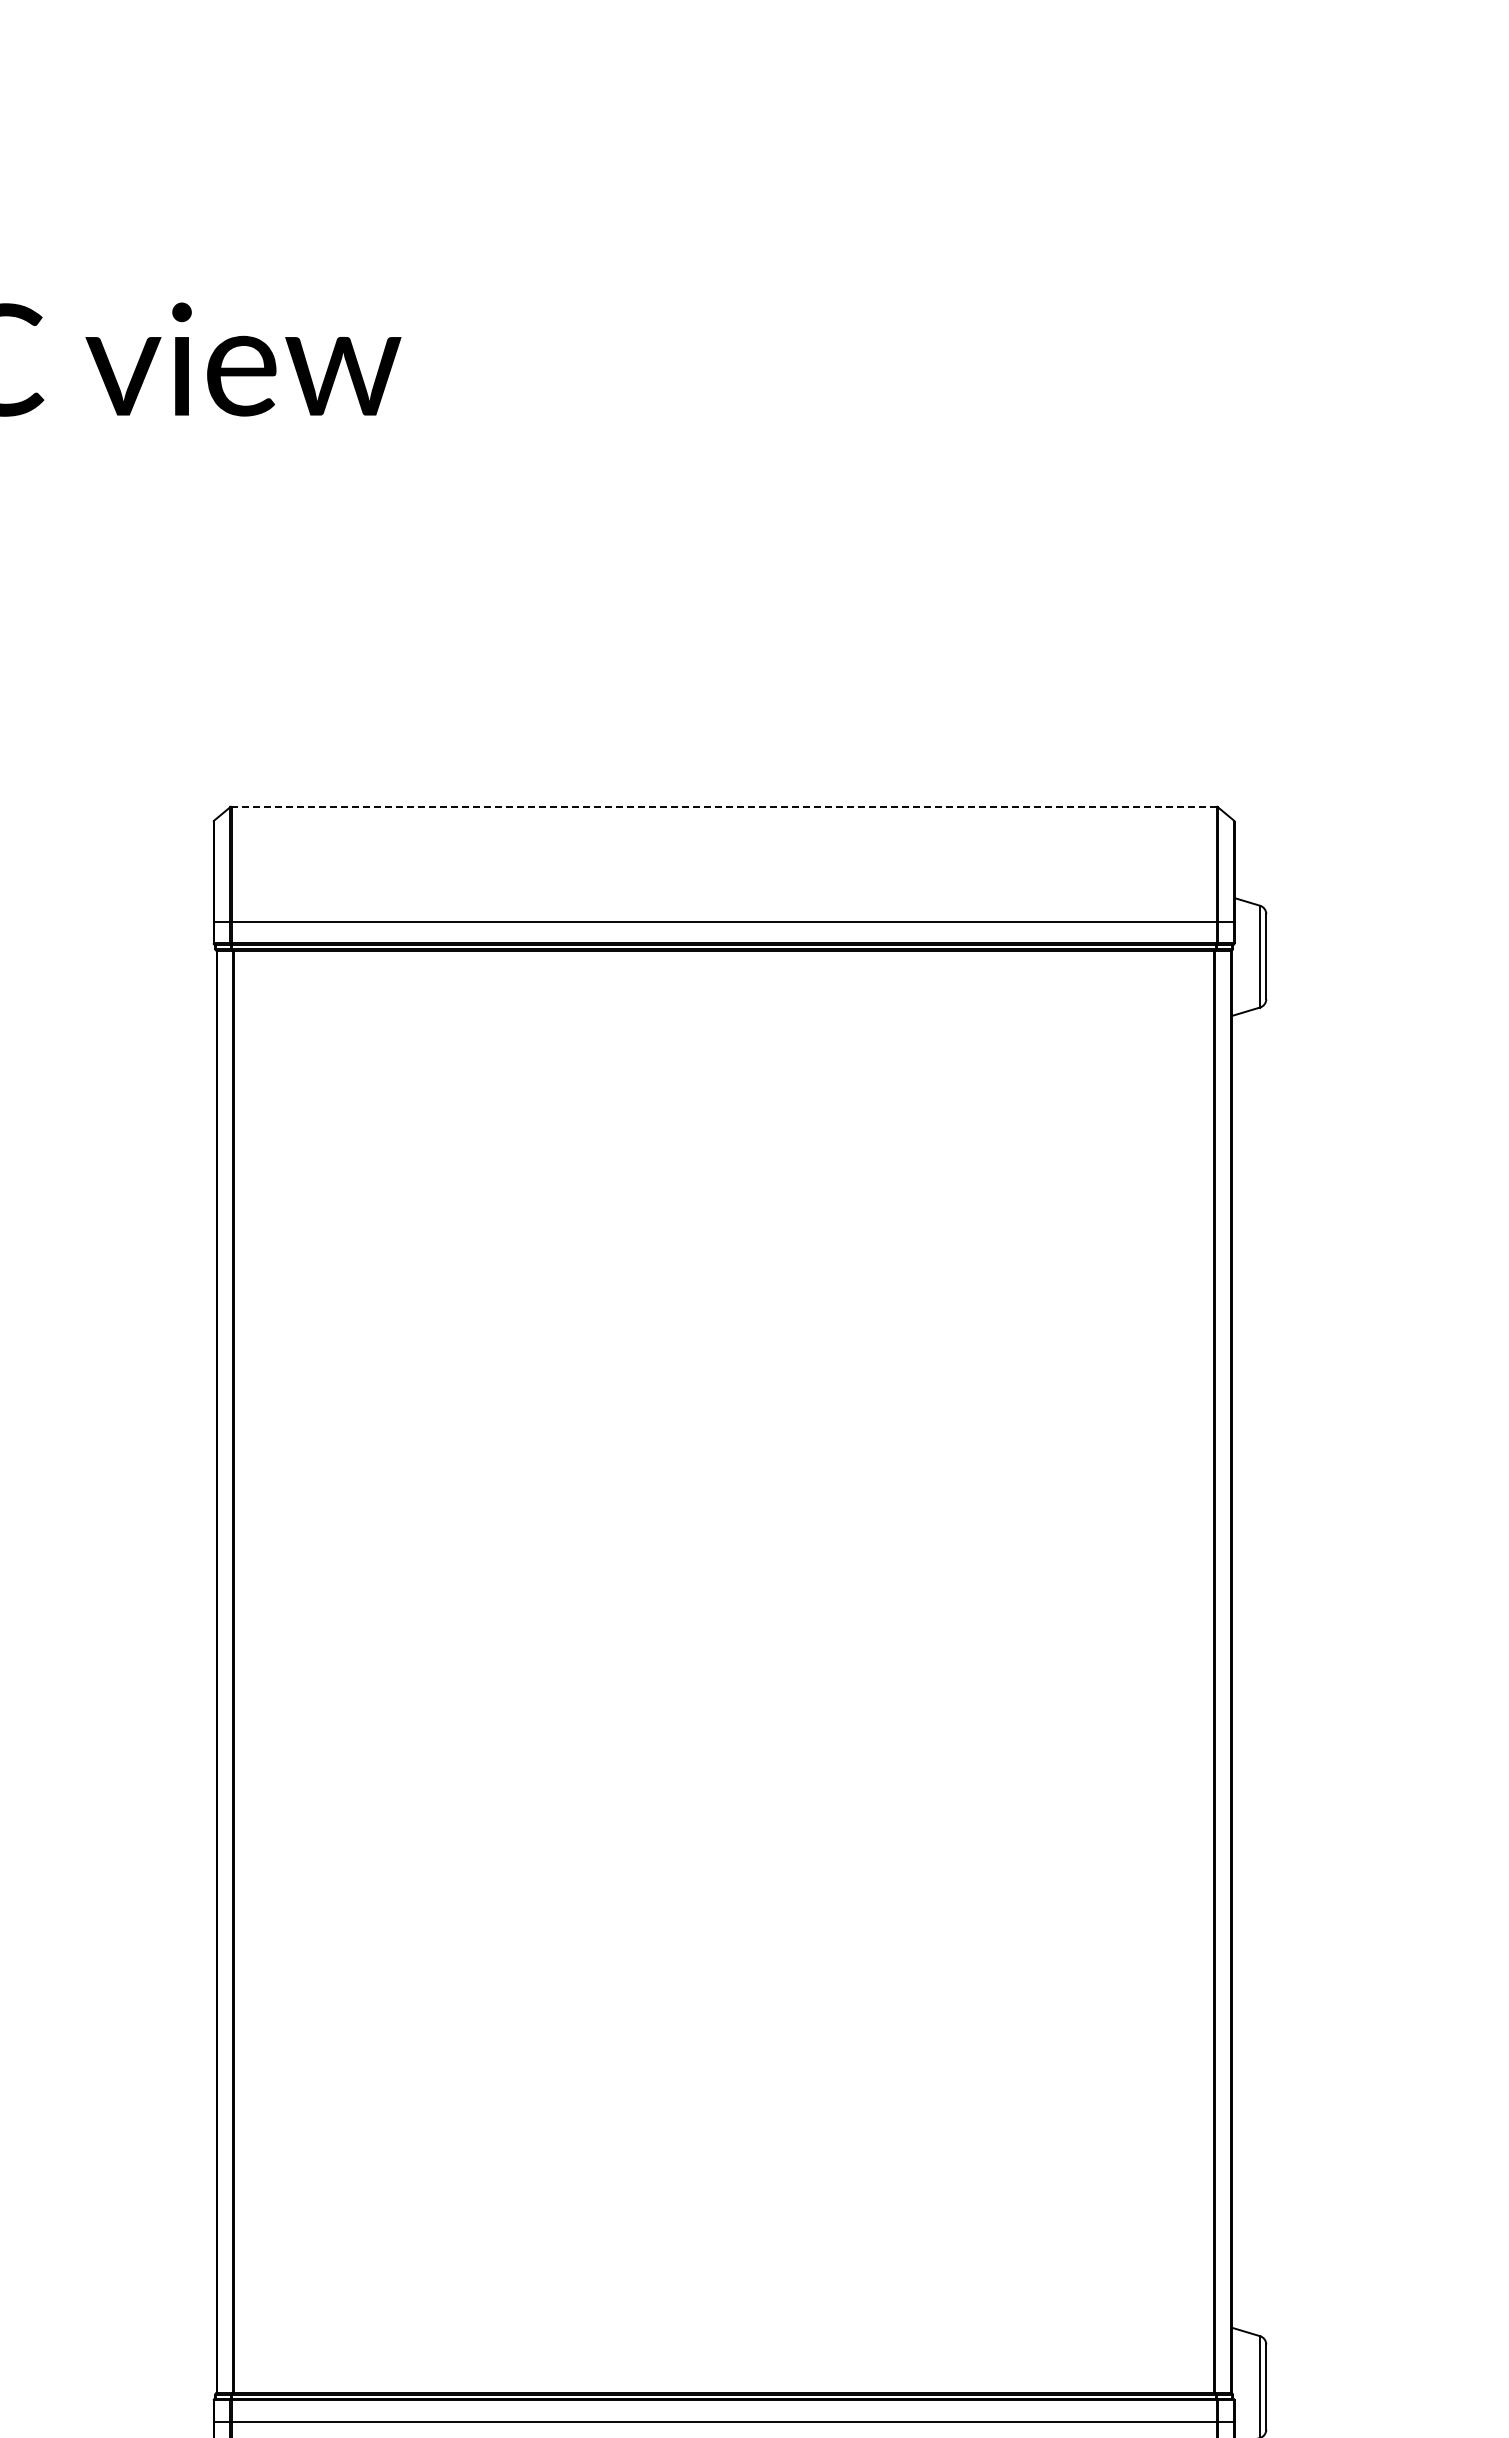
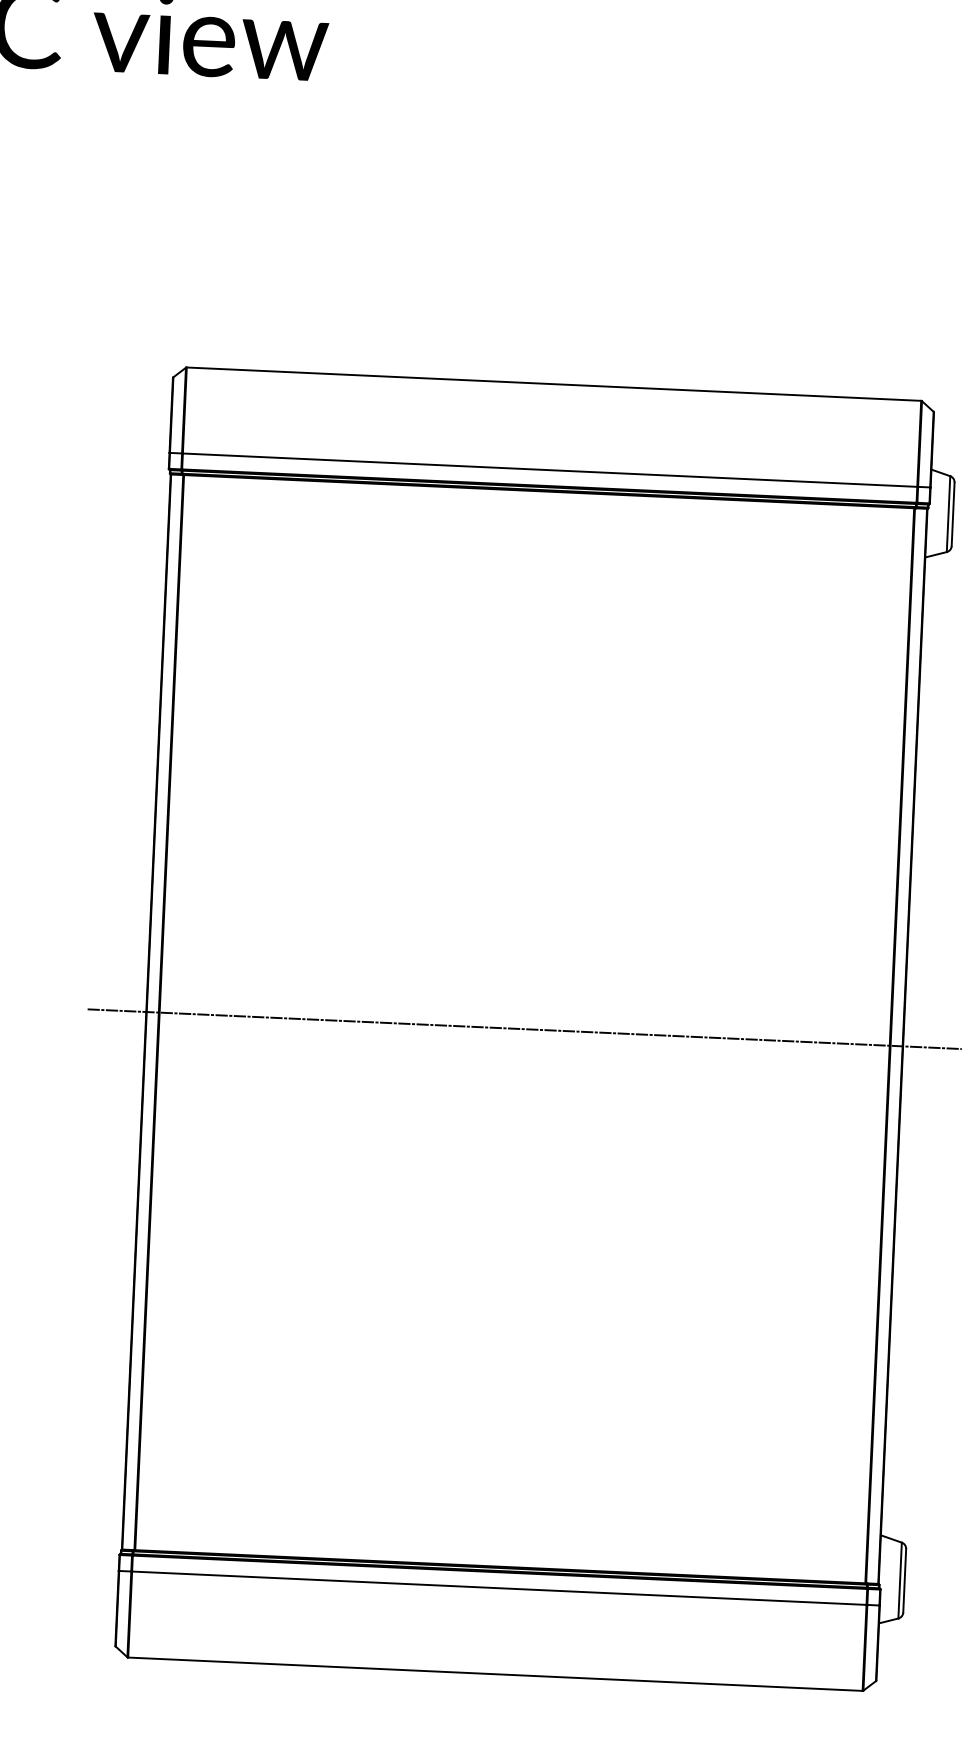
line: (724, 806) -> (554, 384), dashed -> solid
line: (723, 1671) -> (524, 1028), added

